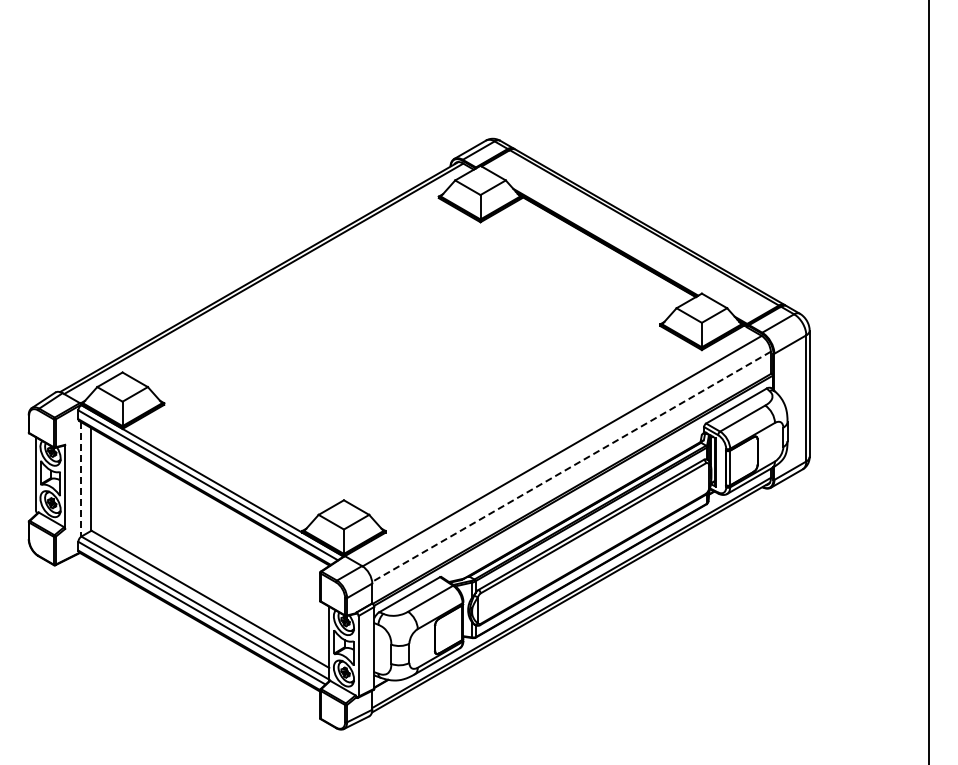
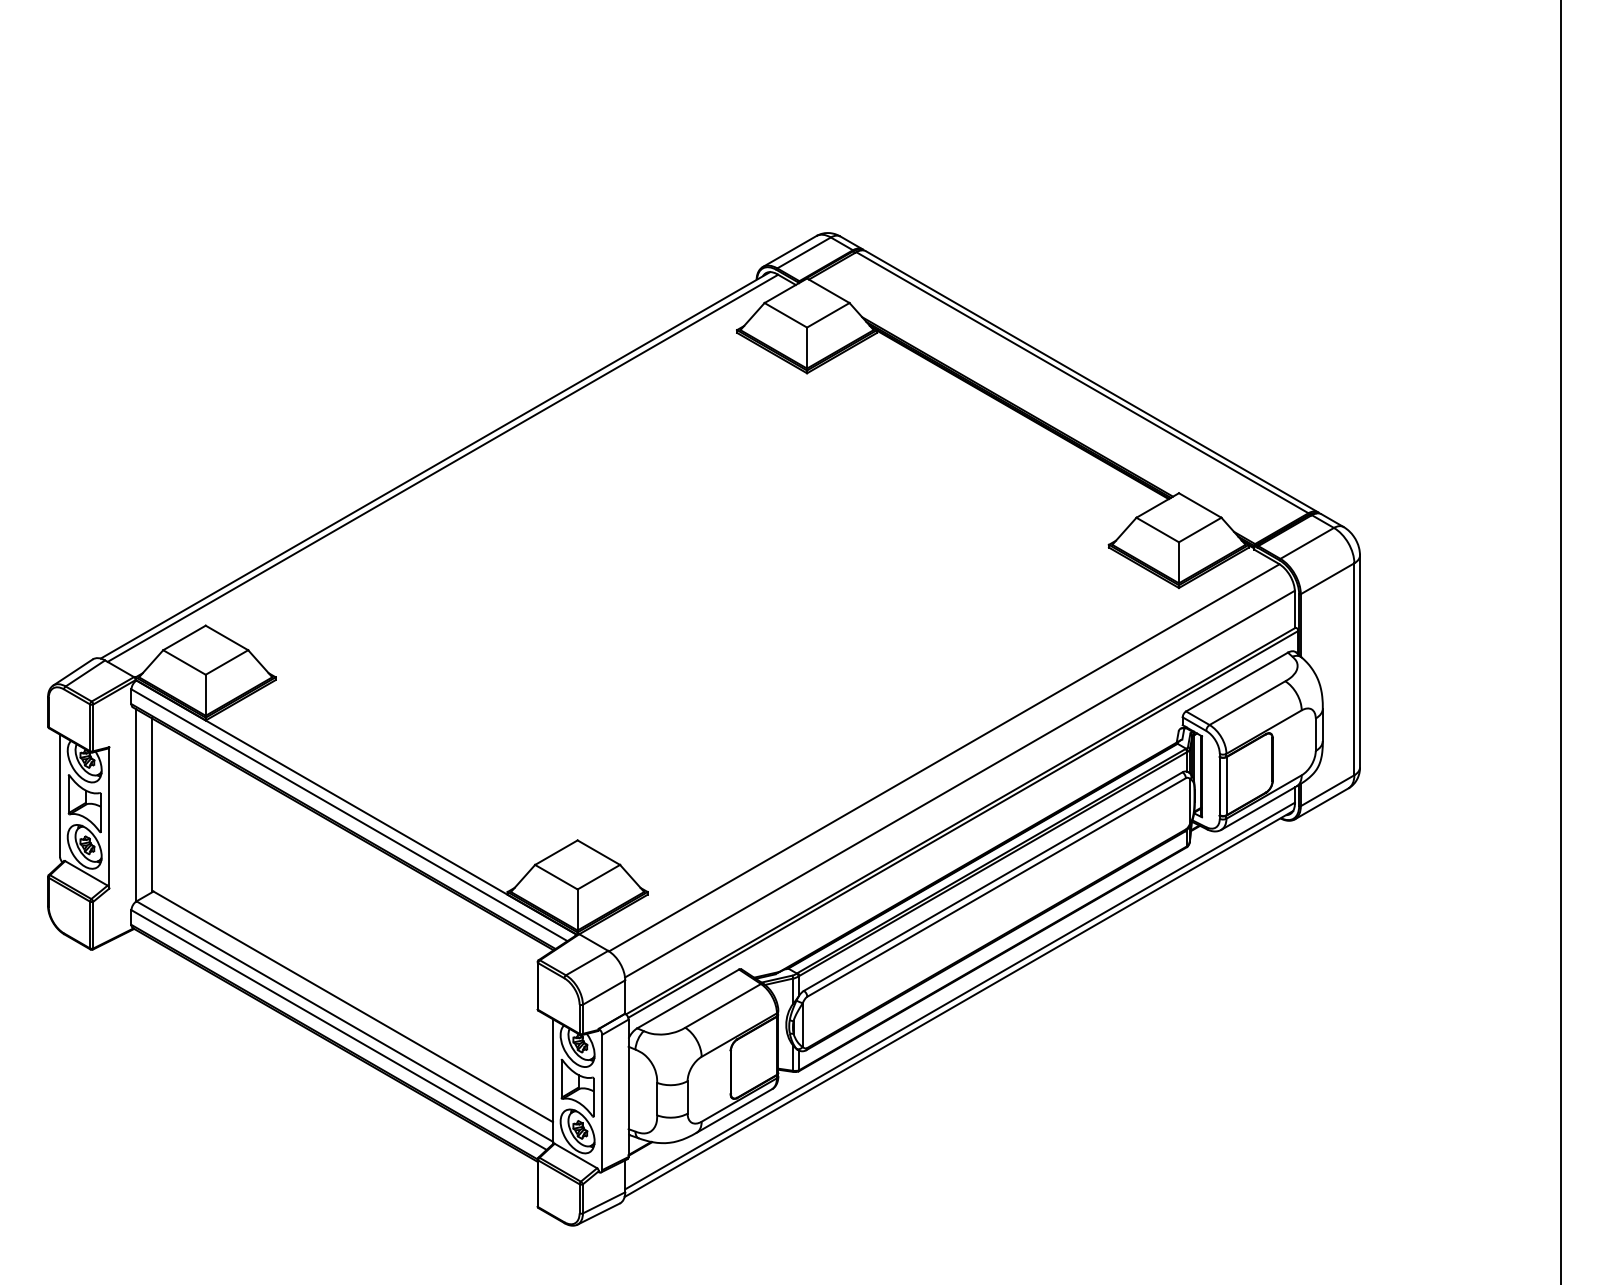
line: (571, 467) -> (959, 785), dashed -> solid
line: (80, 479) -> (135, 805), dashed -> solid

